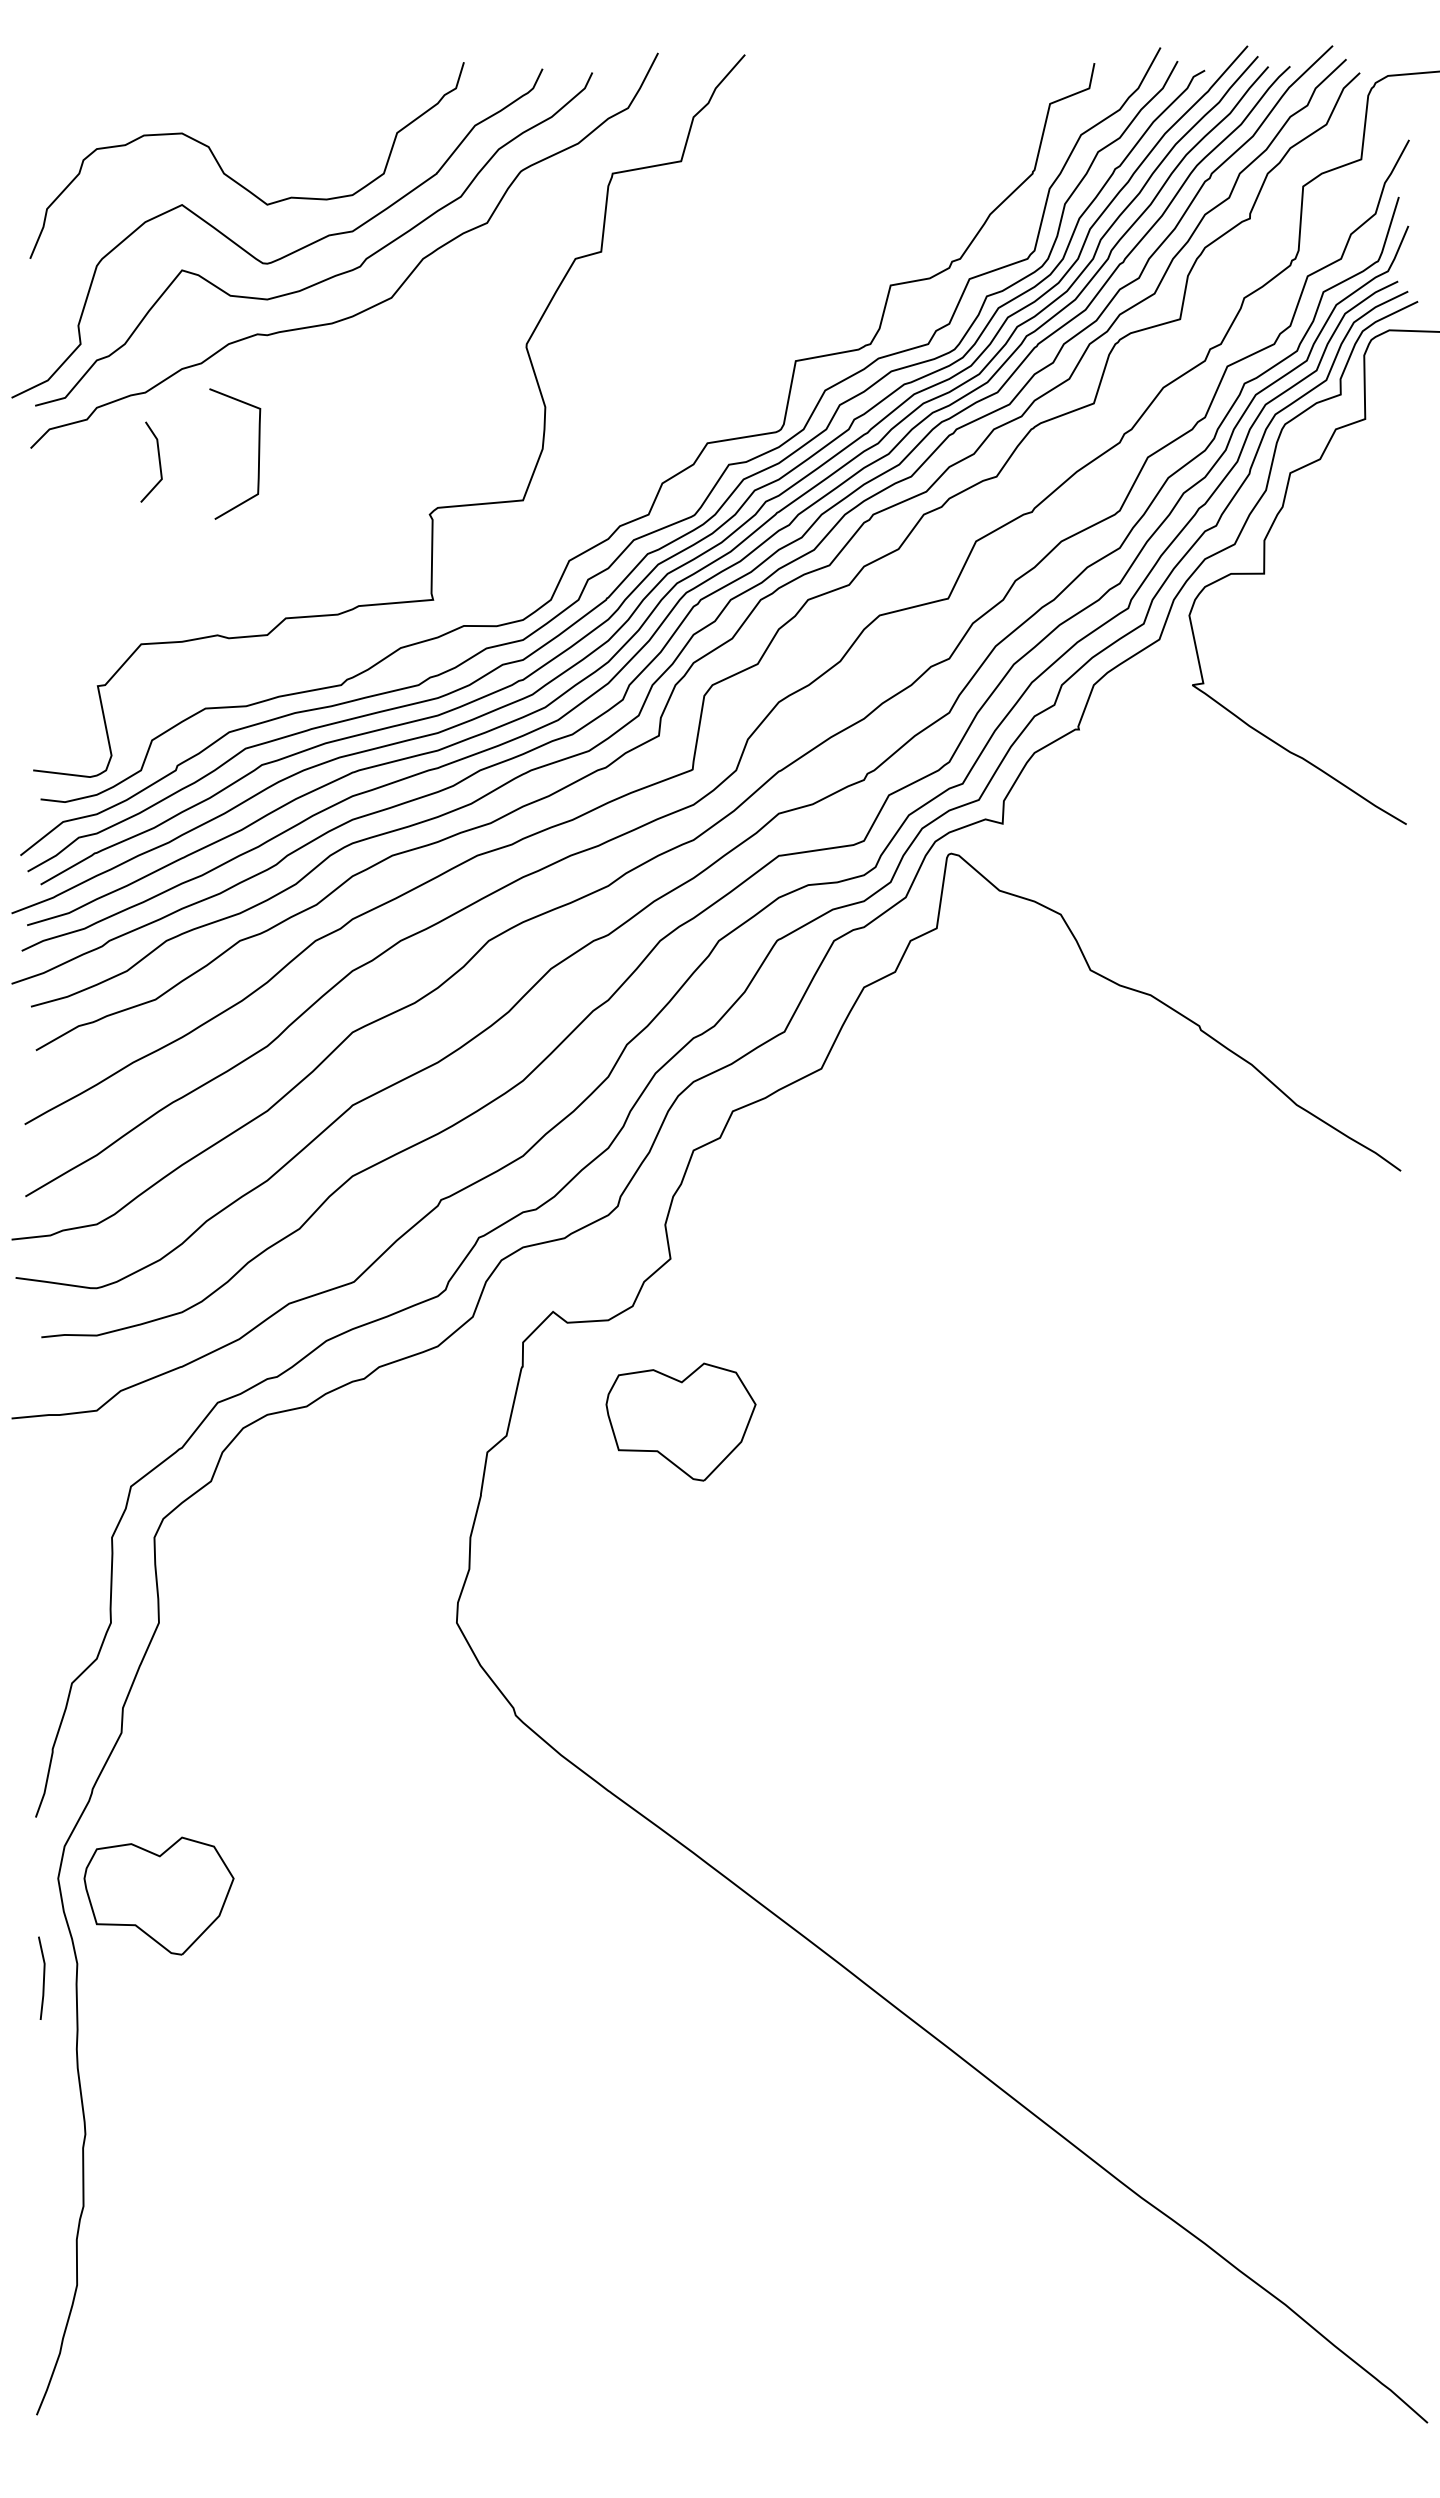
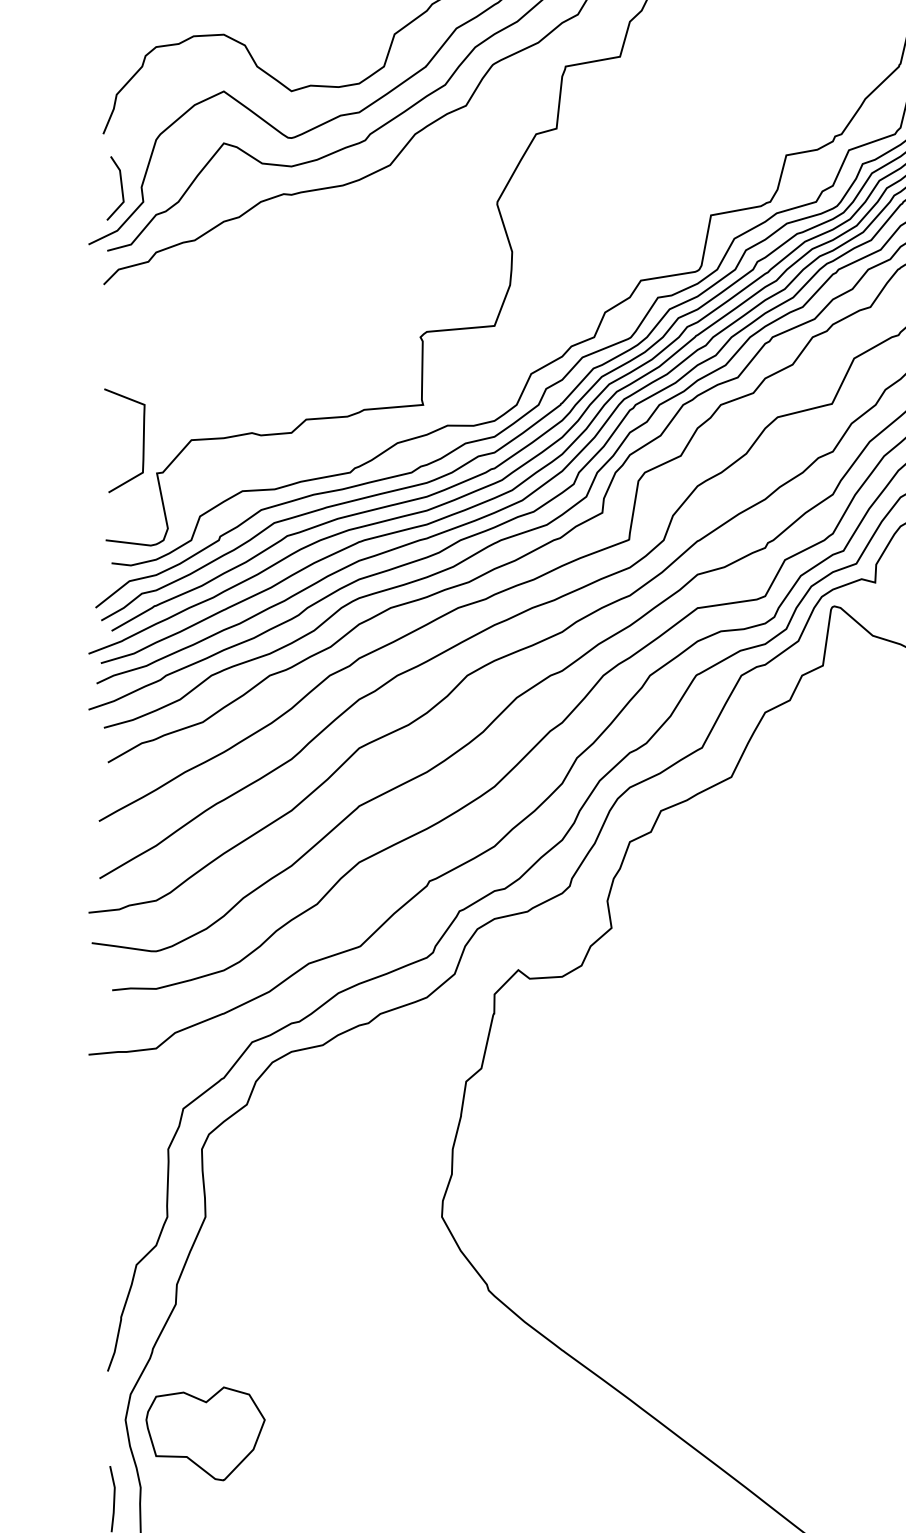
curve: (258, 453) -> (143, 440), moved
line: (158, 461) -> (121, 187), moved
part: (680, 1421) -> (619, 1057), removed

